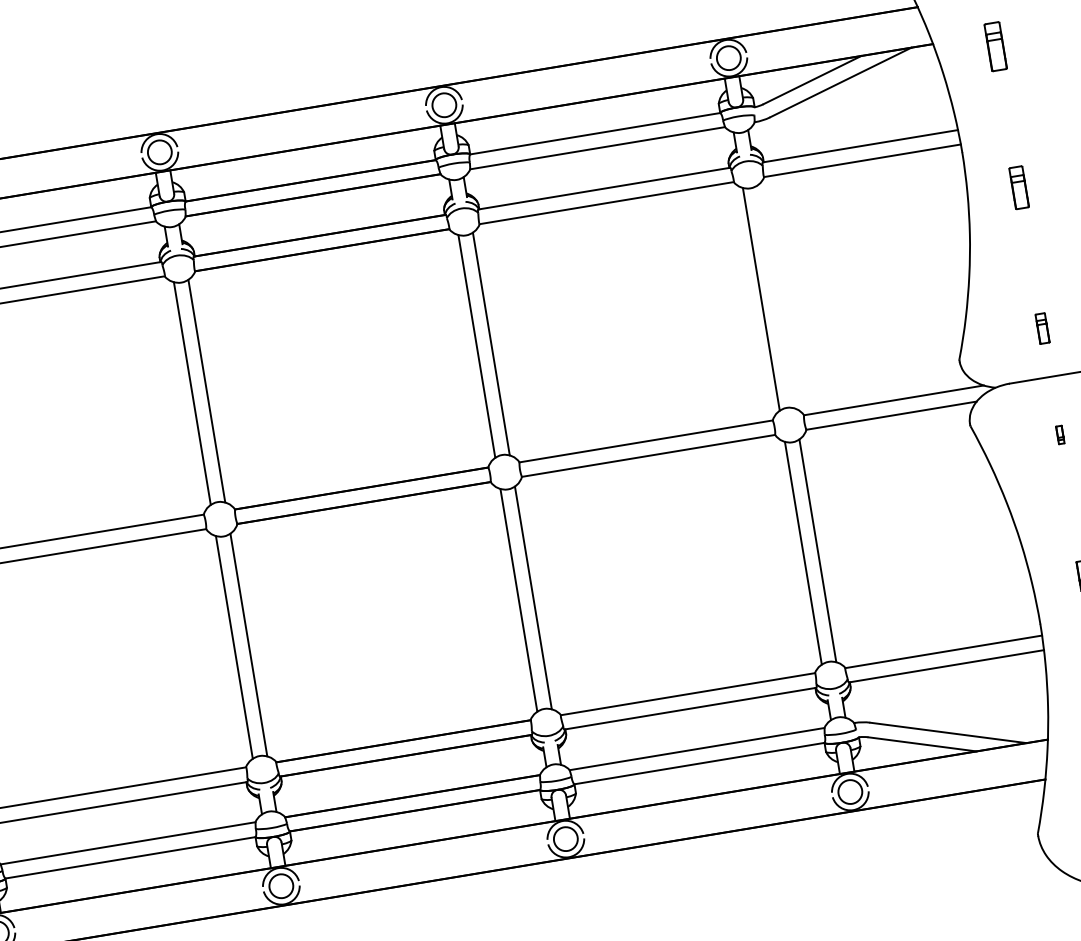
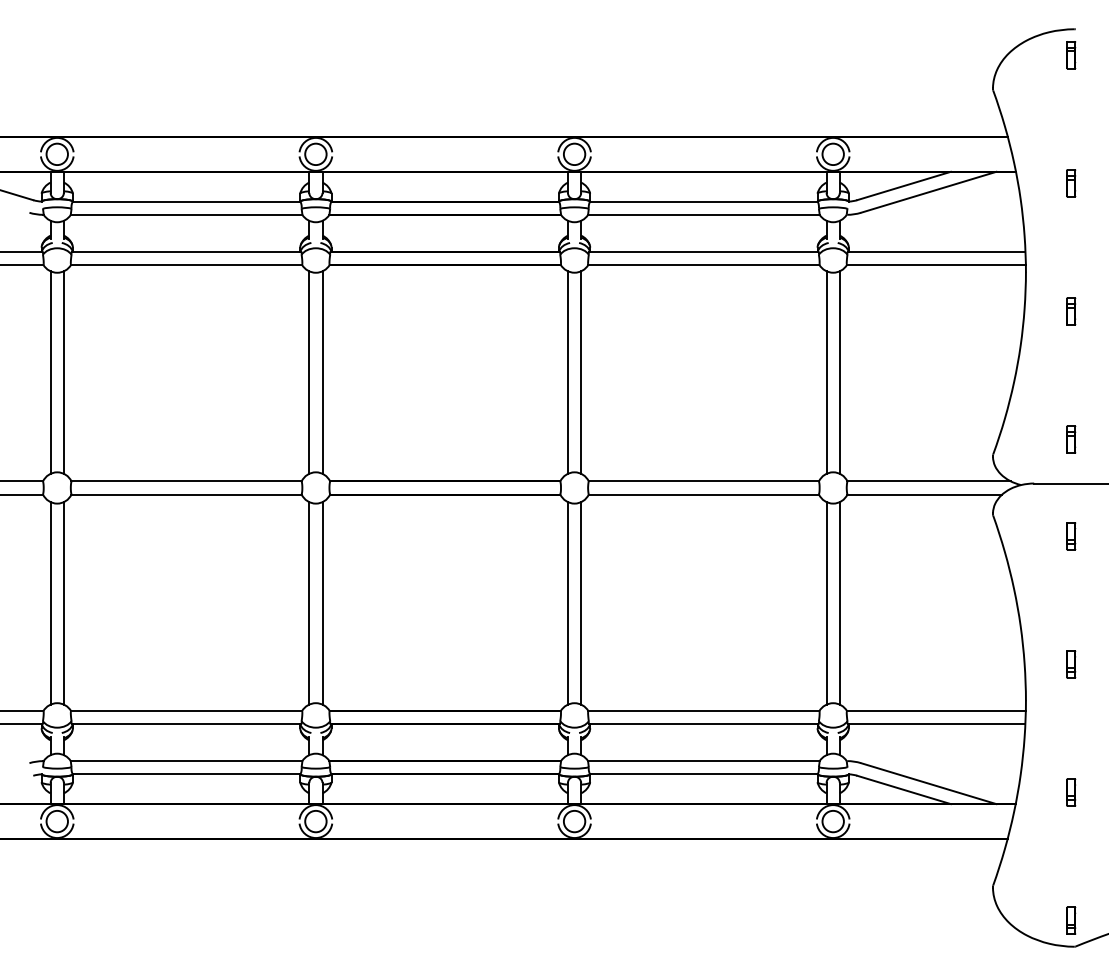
part: (996, 46) -> (1071, 183), size x0.62
part: (1019, 187) -> (1071, 311), size x0.71
line: (775, 296) -> (839, 372), added
part: (1060, 435) -> (1071, 536), size x1.67

